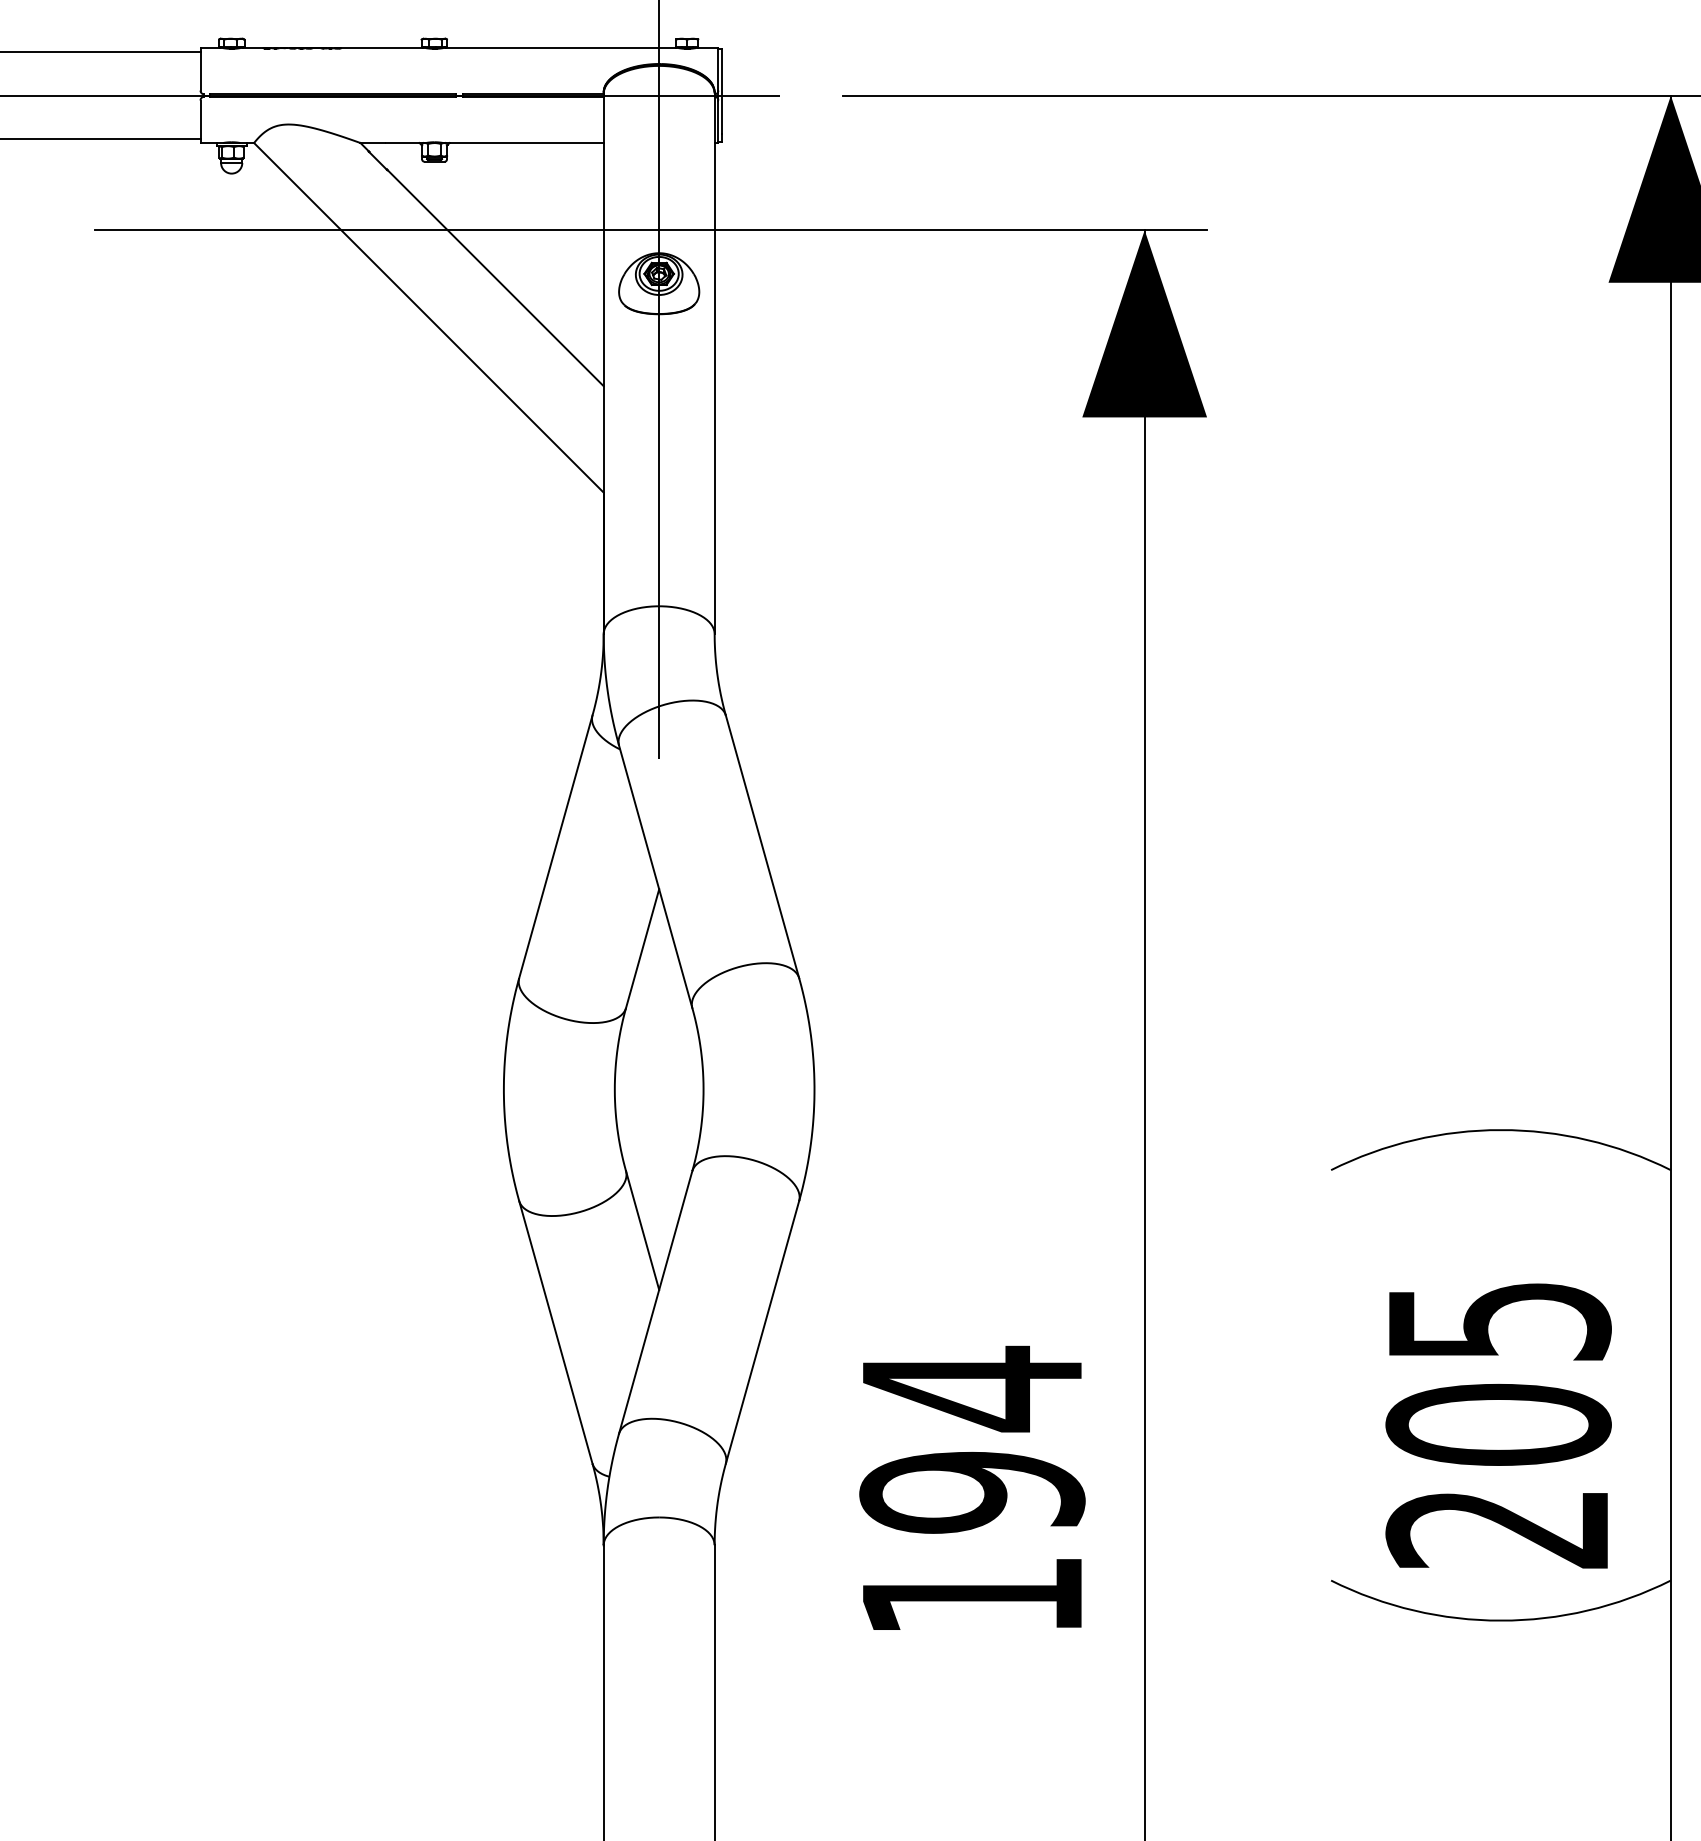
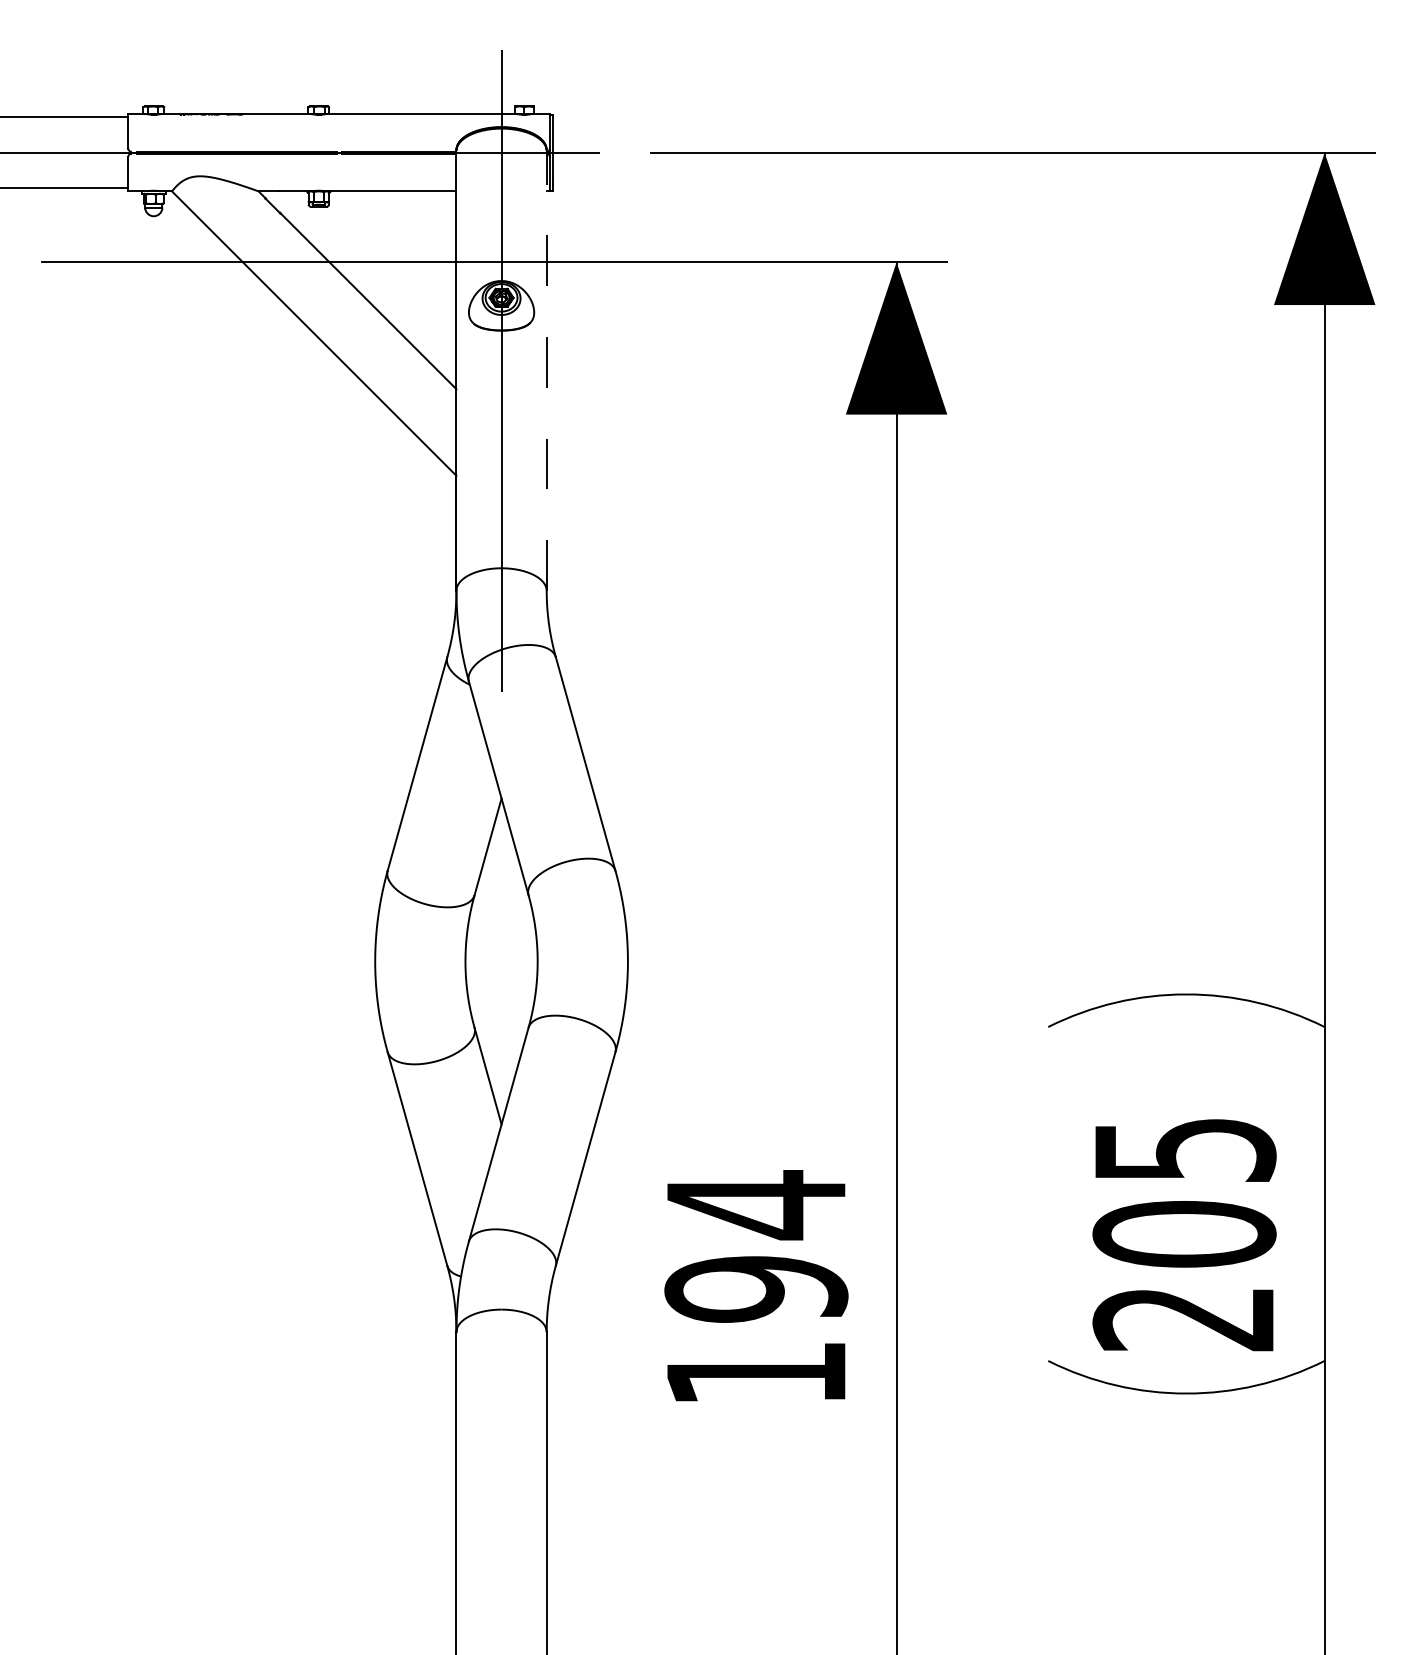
line: (714, 364) -> (546, 371), solid -> dashed

